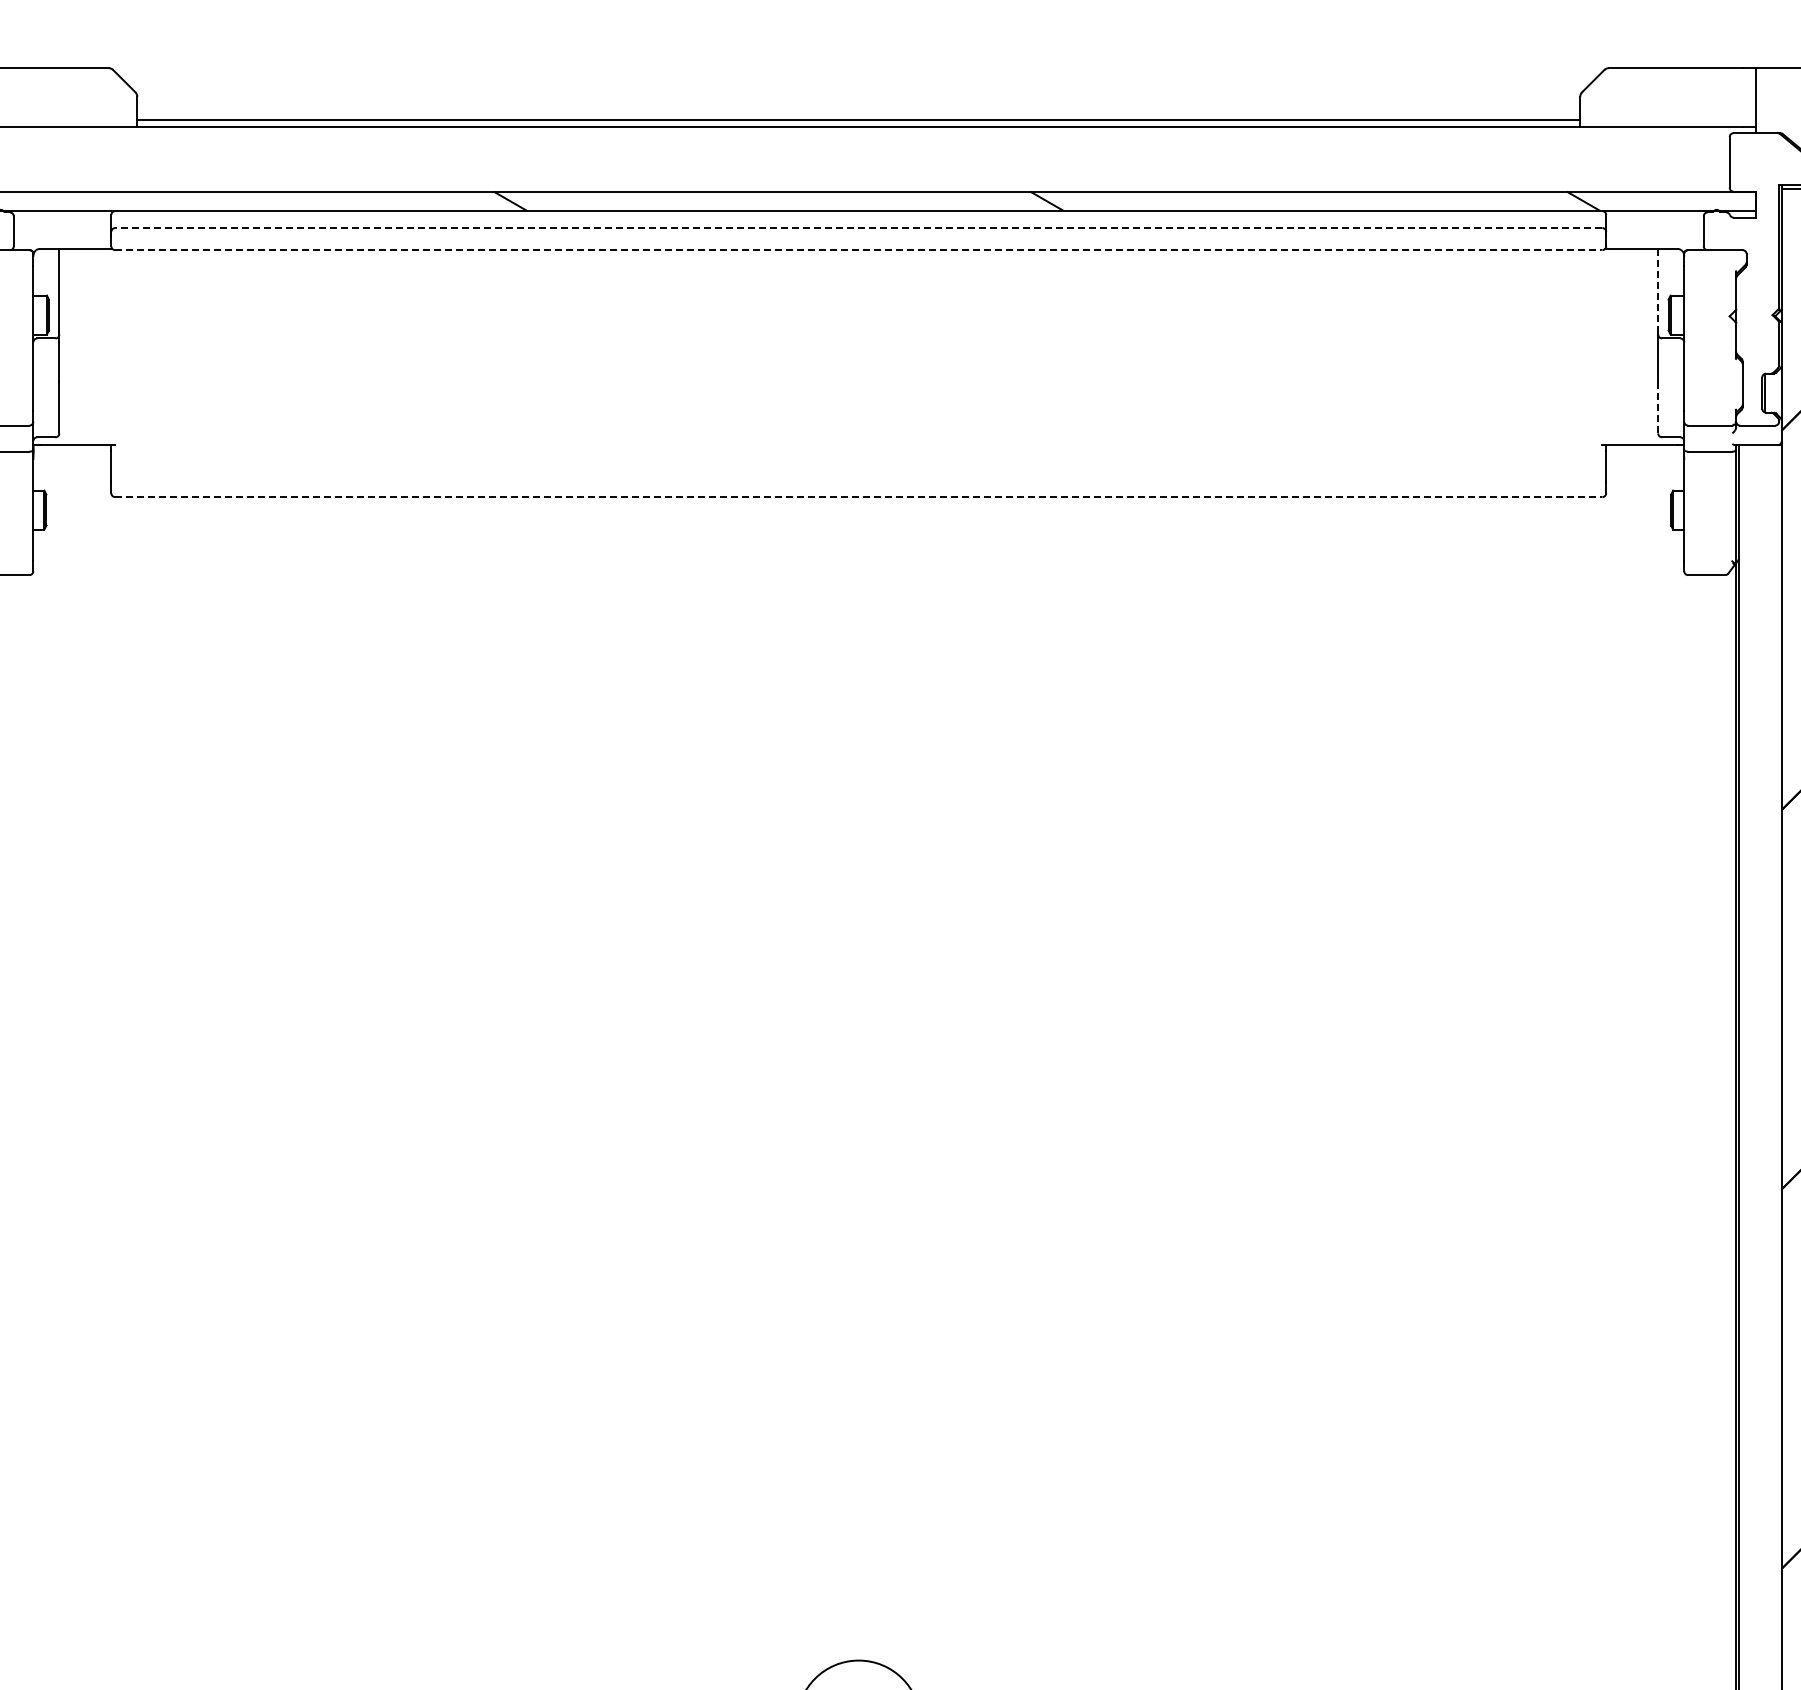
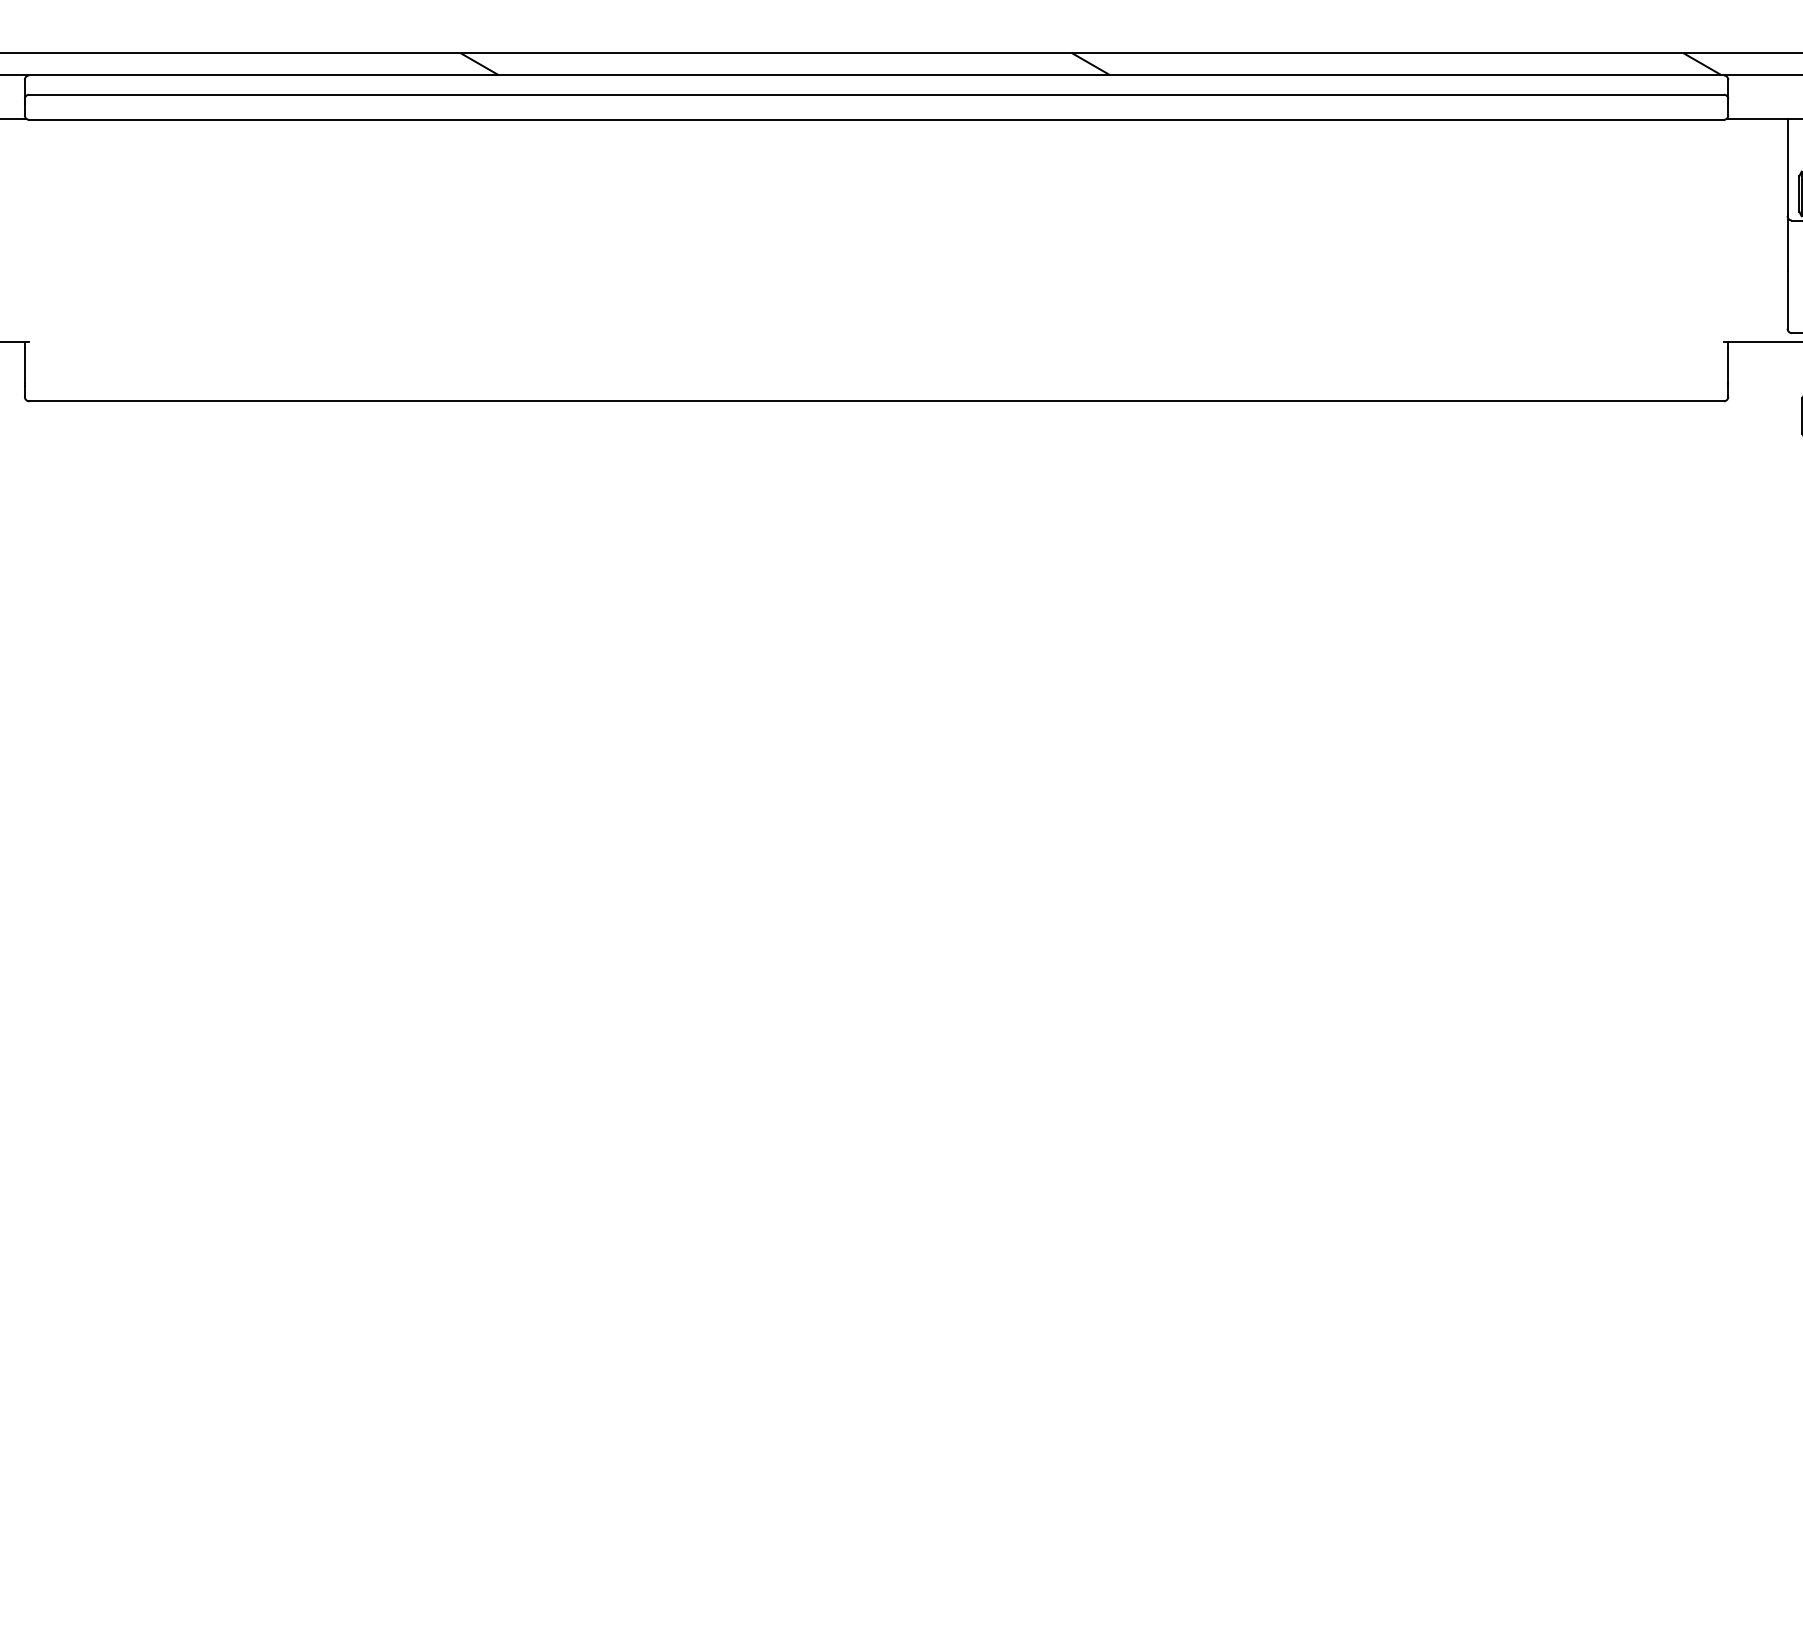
line: (858, 228) -> (876, 95), dashed -> solid
line: (858, 250) -> (876, 120), dashed -> solid
line: (1658, 290) -> (1787, 165), dashed -> solid
line: (1658, 407) -> (1787, 299), dashed -> solid
line: (858, 497) -> (876, 401), dashed -> solid

